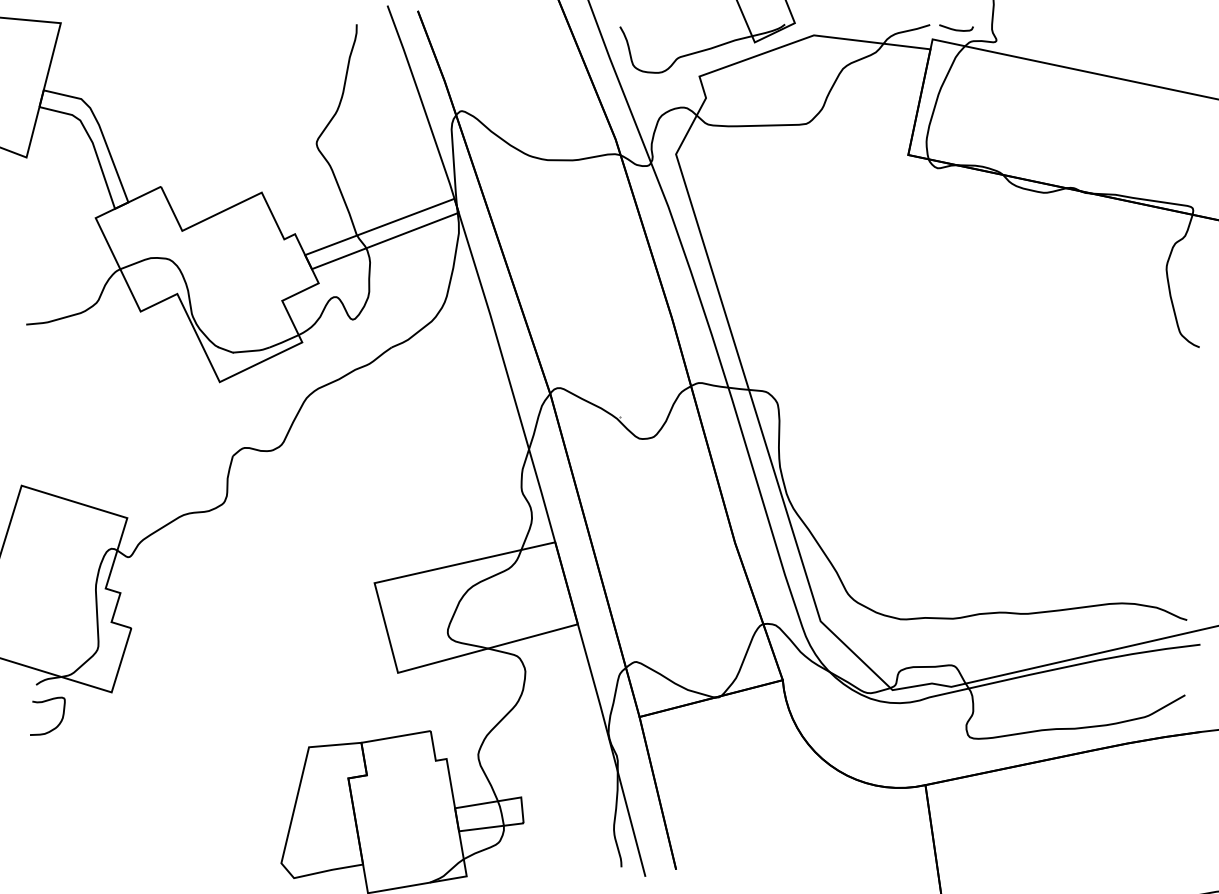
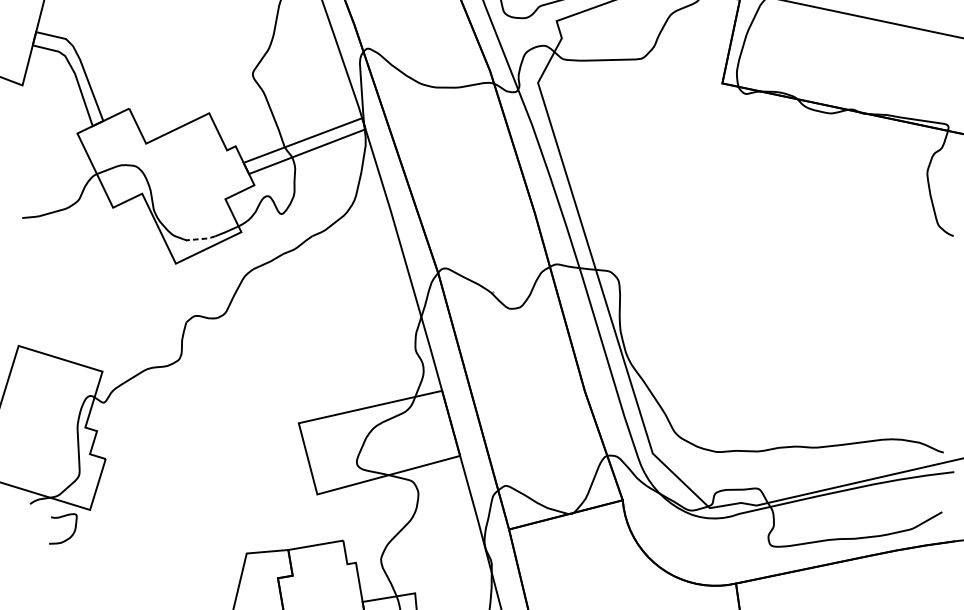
line: (252, 350) -> (201, 238), solid -> dashed
curve: (44, 702) -> (60, 517), moved

